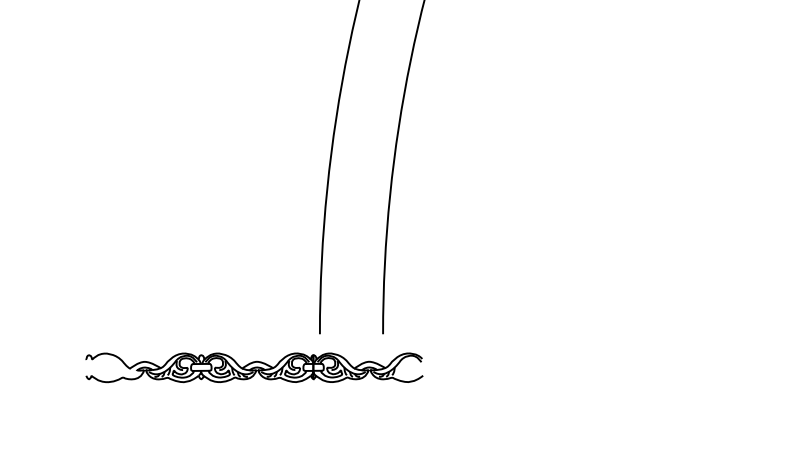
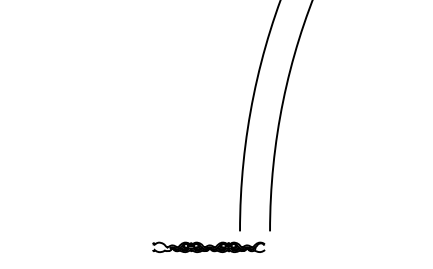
part: (253, 368) -> (208, 247), size x0.7

